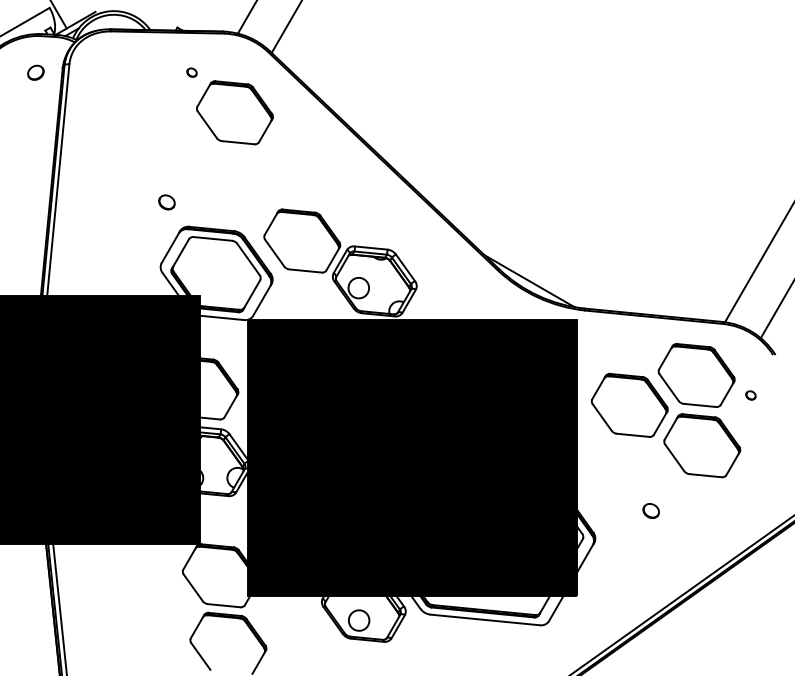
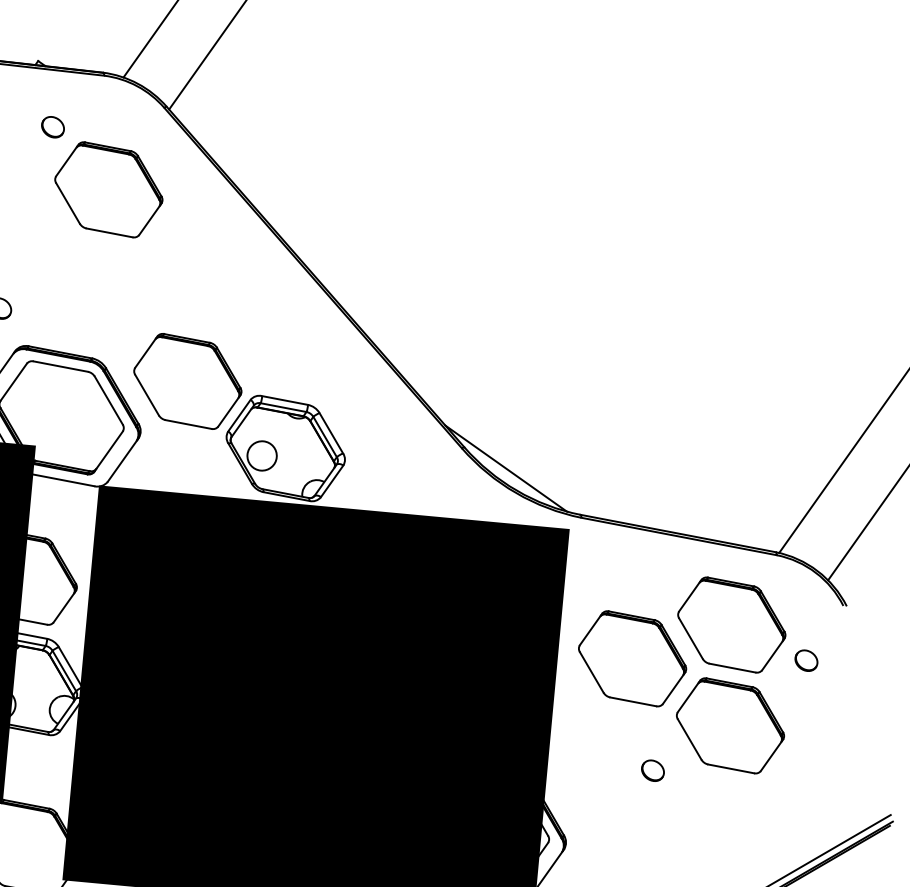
part: (191, 72) -> (52, 126), size x1.67
part: (750, 395) -> (805, 660), size x1.67
part: (650, 510) -> (652, 769), moved

